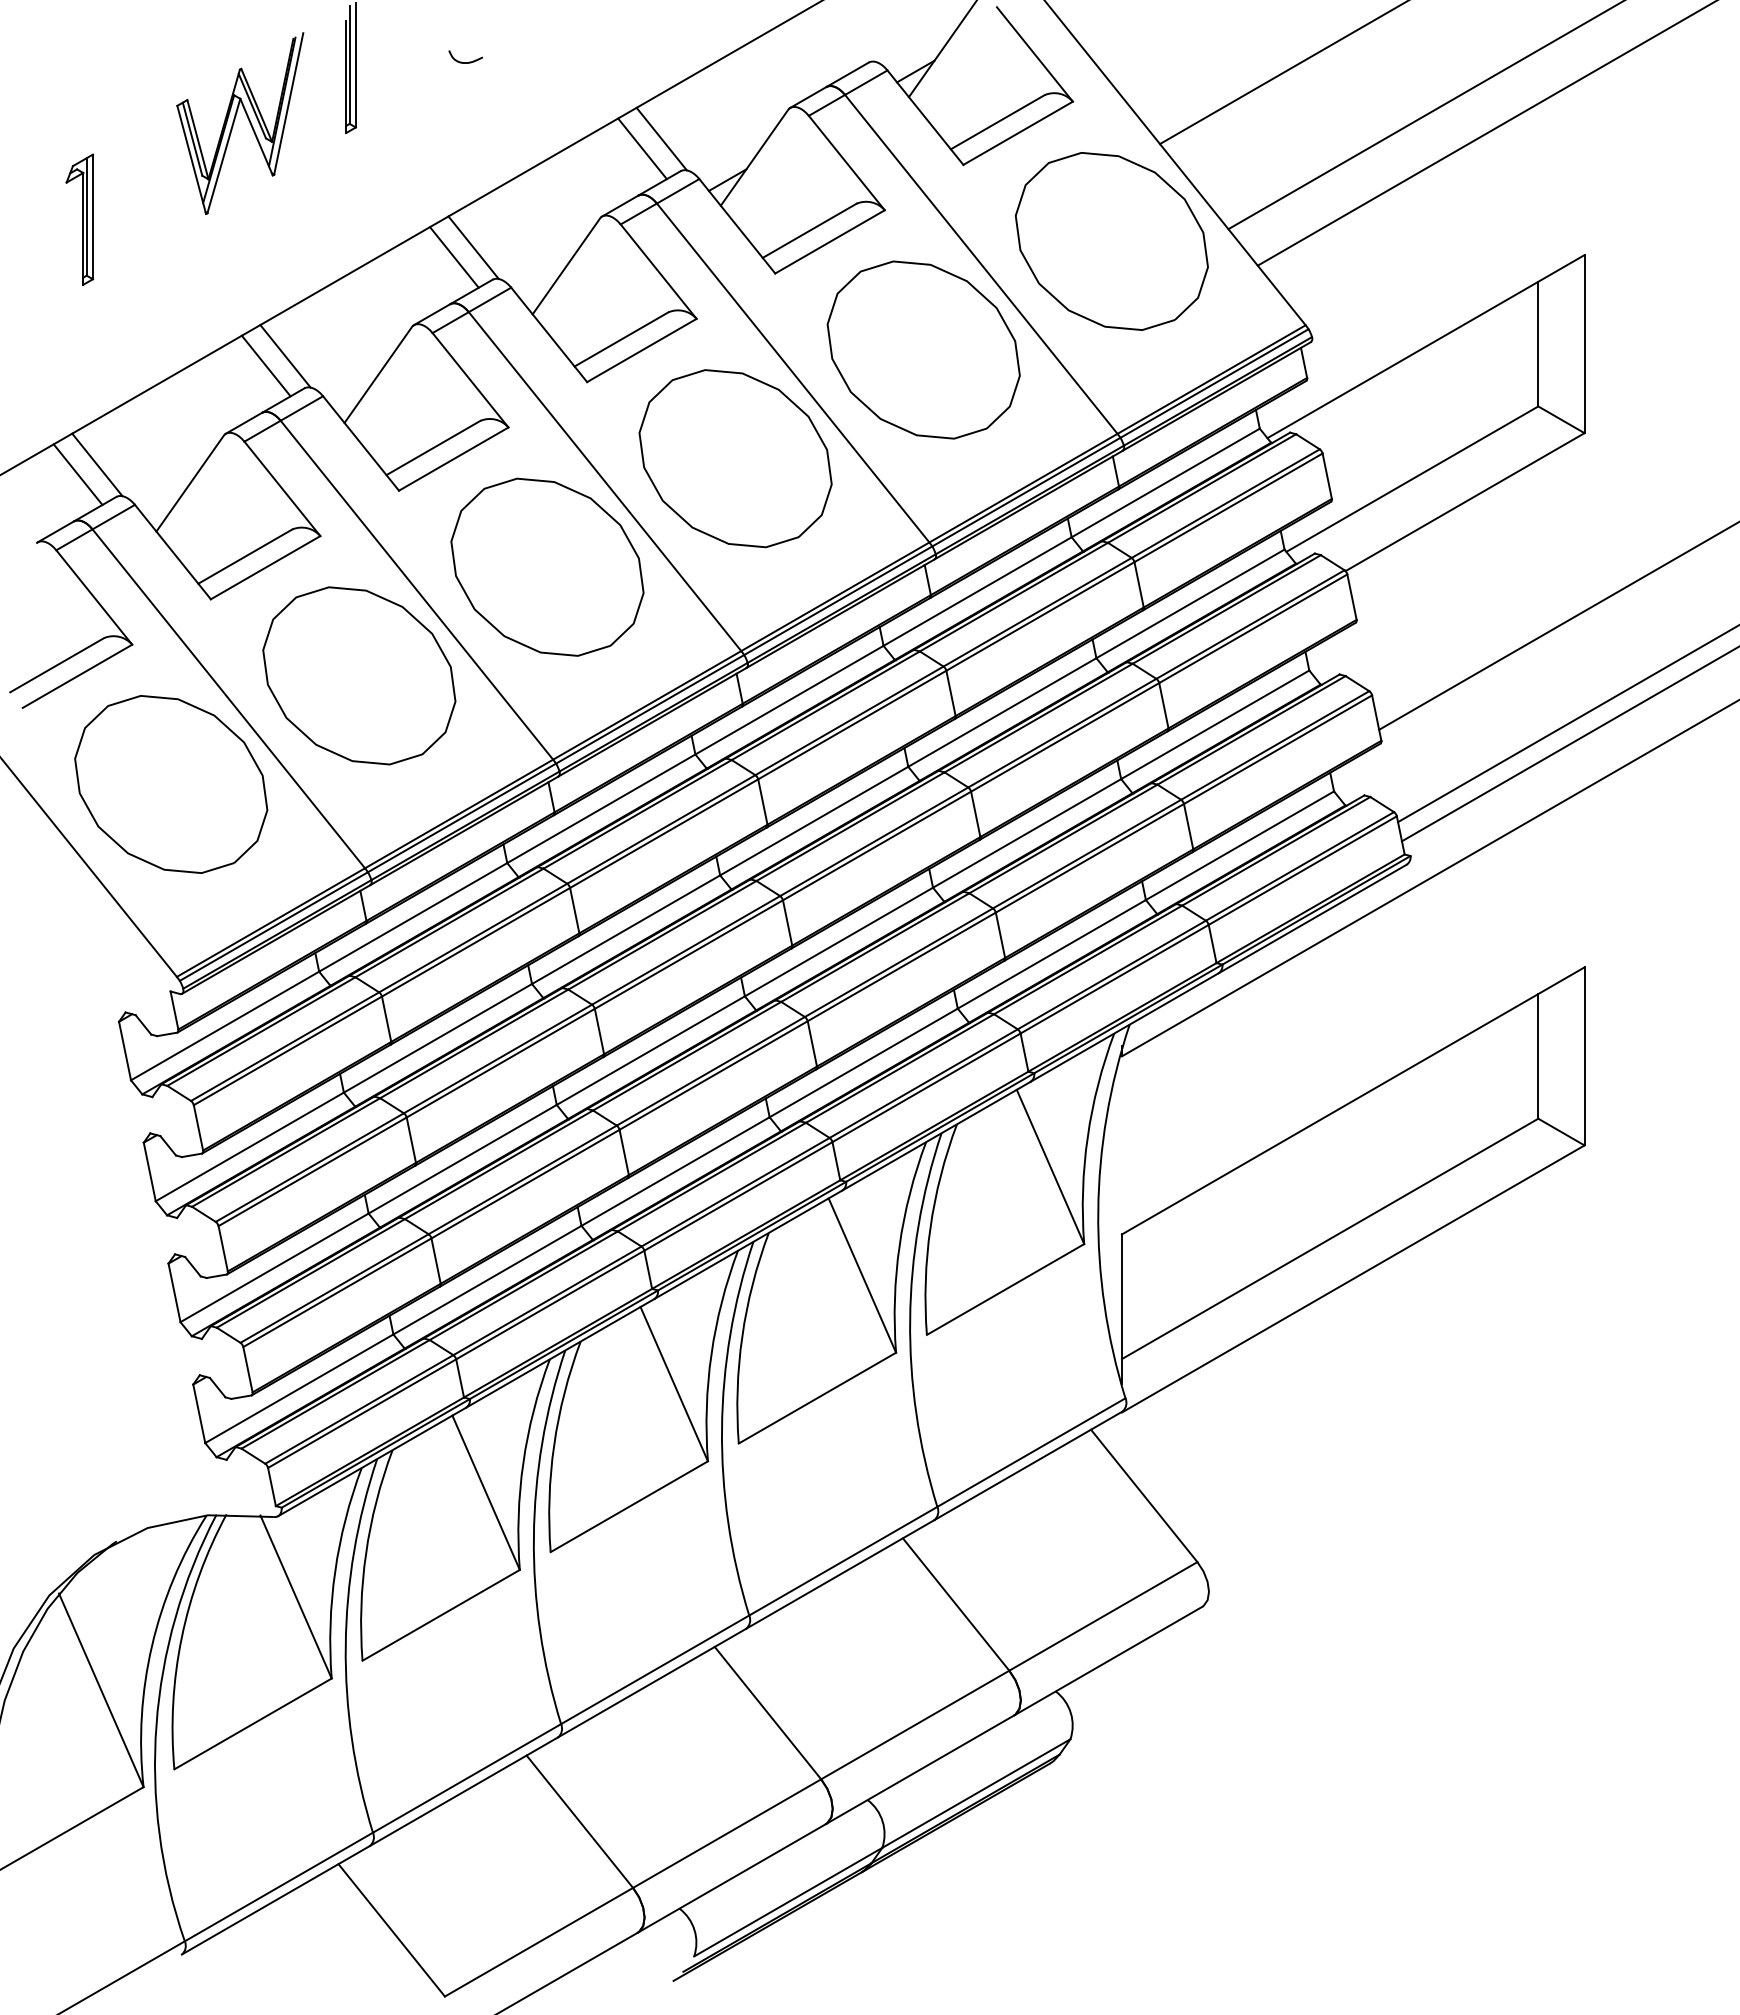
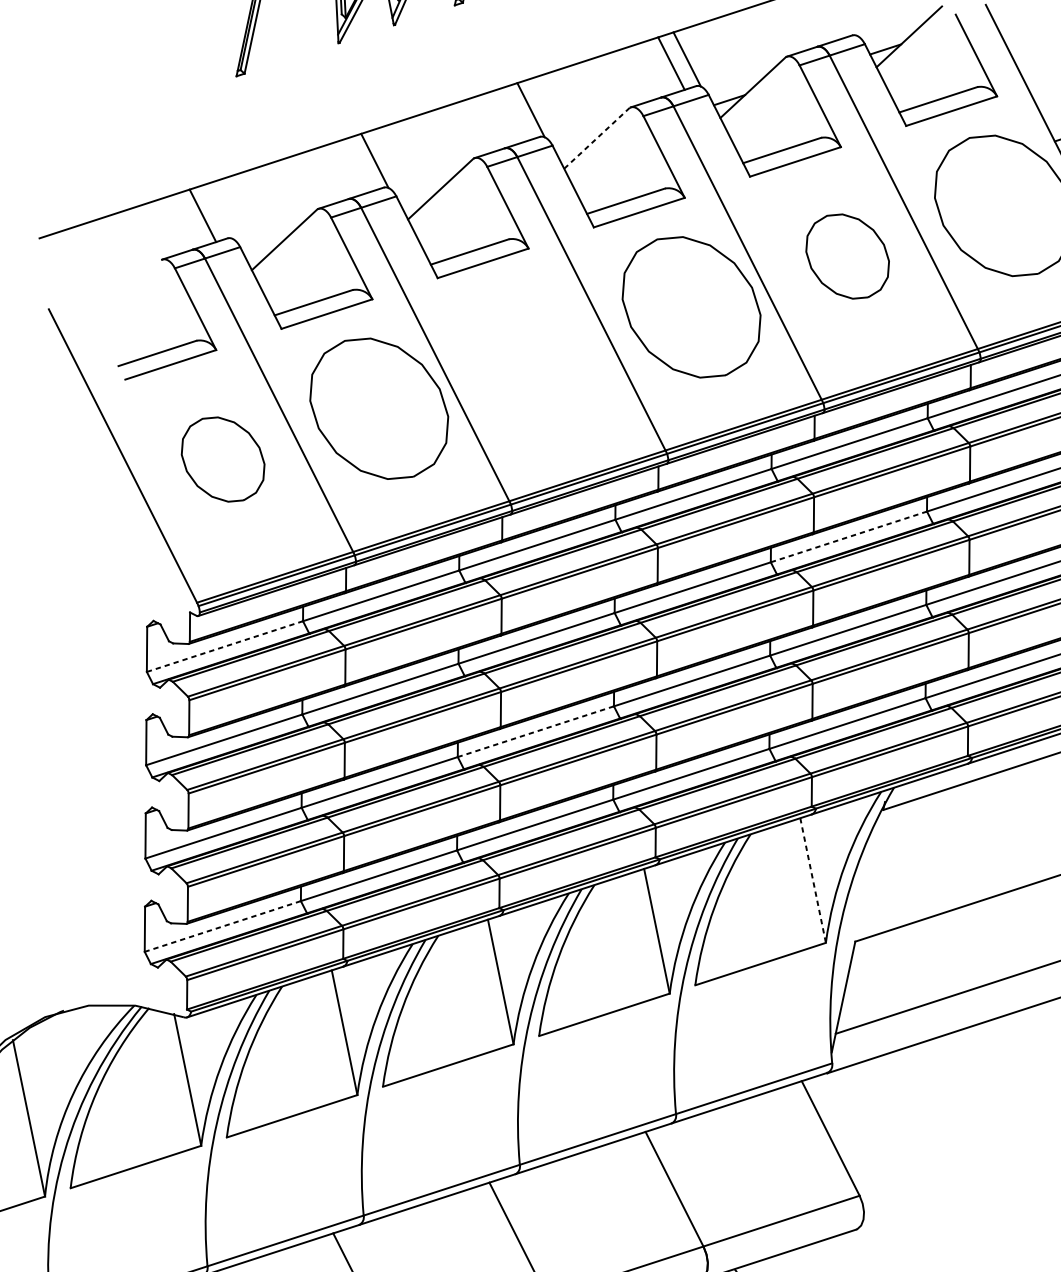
line: (454, 257) -> (515, 114), removed
line: (566, 265) -> (596, 137), solid -> dashed
part: (923, 349) -> (847, 256), size x0.6
line: (265, 365) -> (358, 164), removed
line: (97, 464) -> (218, 211), removed
part: (547, 566) -> (535, 357), removed
line: (1002, 712) -> (849, 536), solid -> dashed
part: (171, 784) -> (223, 459), size x0.6
line: (225, 1026) -> (225, 647), solid -> dashed
line: (650, 1050) -> (535, 731), solid -> dashed
line: (1050, 1167) -> (813, 880), solid -> dashed
line: (299, 1388) -> (223, 926), solid -> dashed

